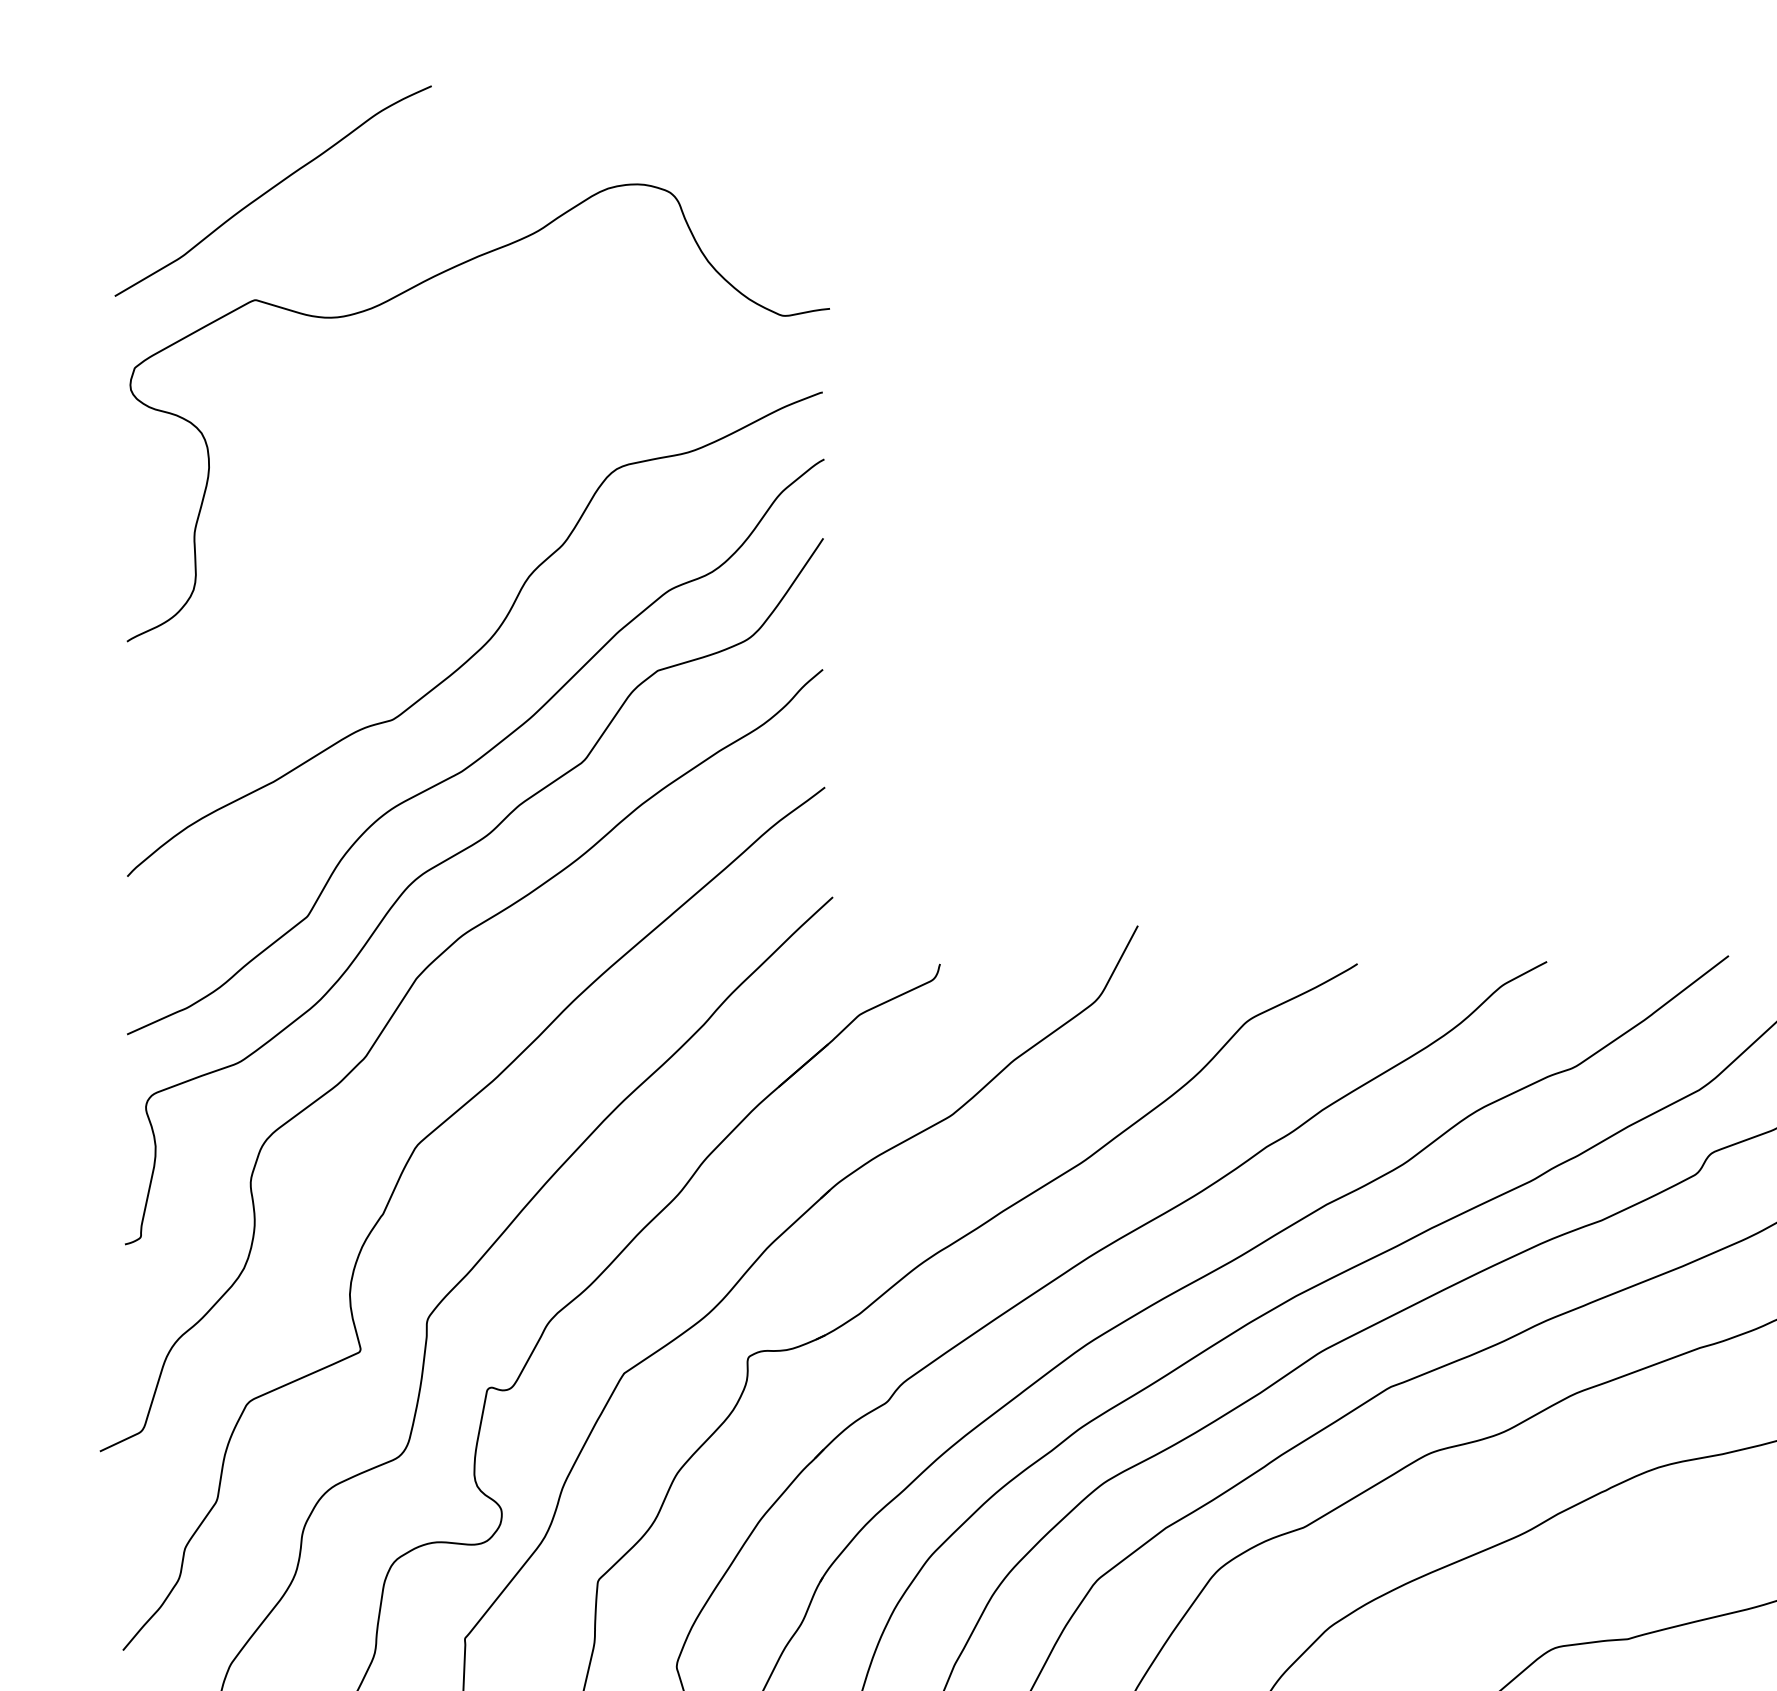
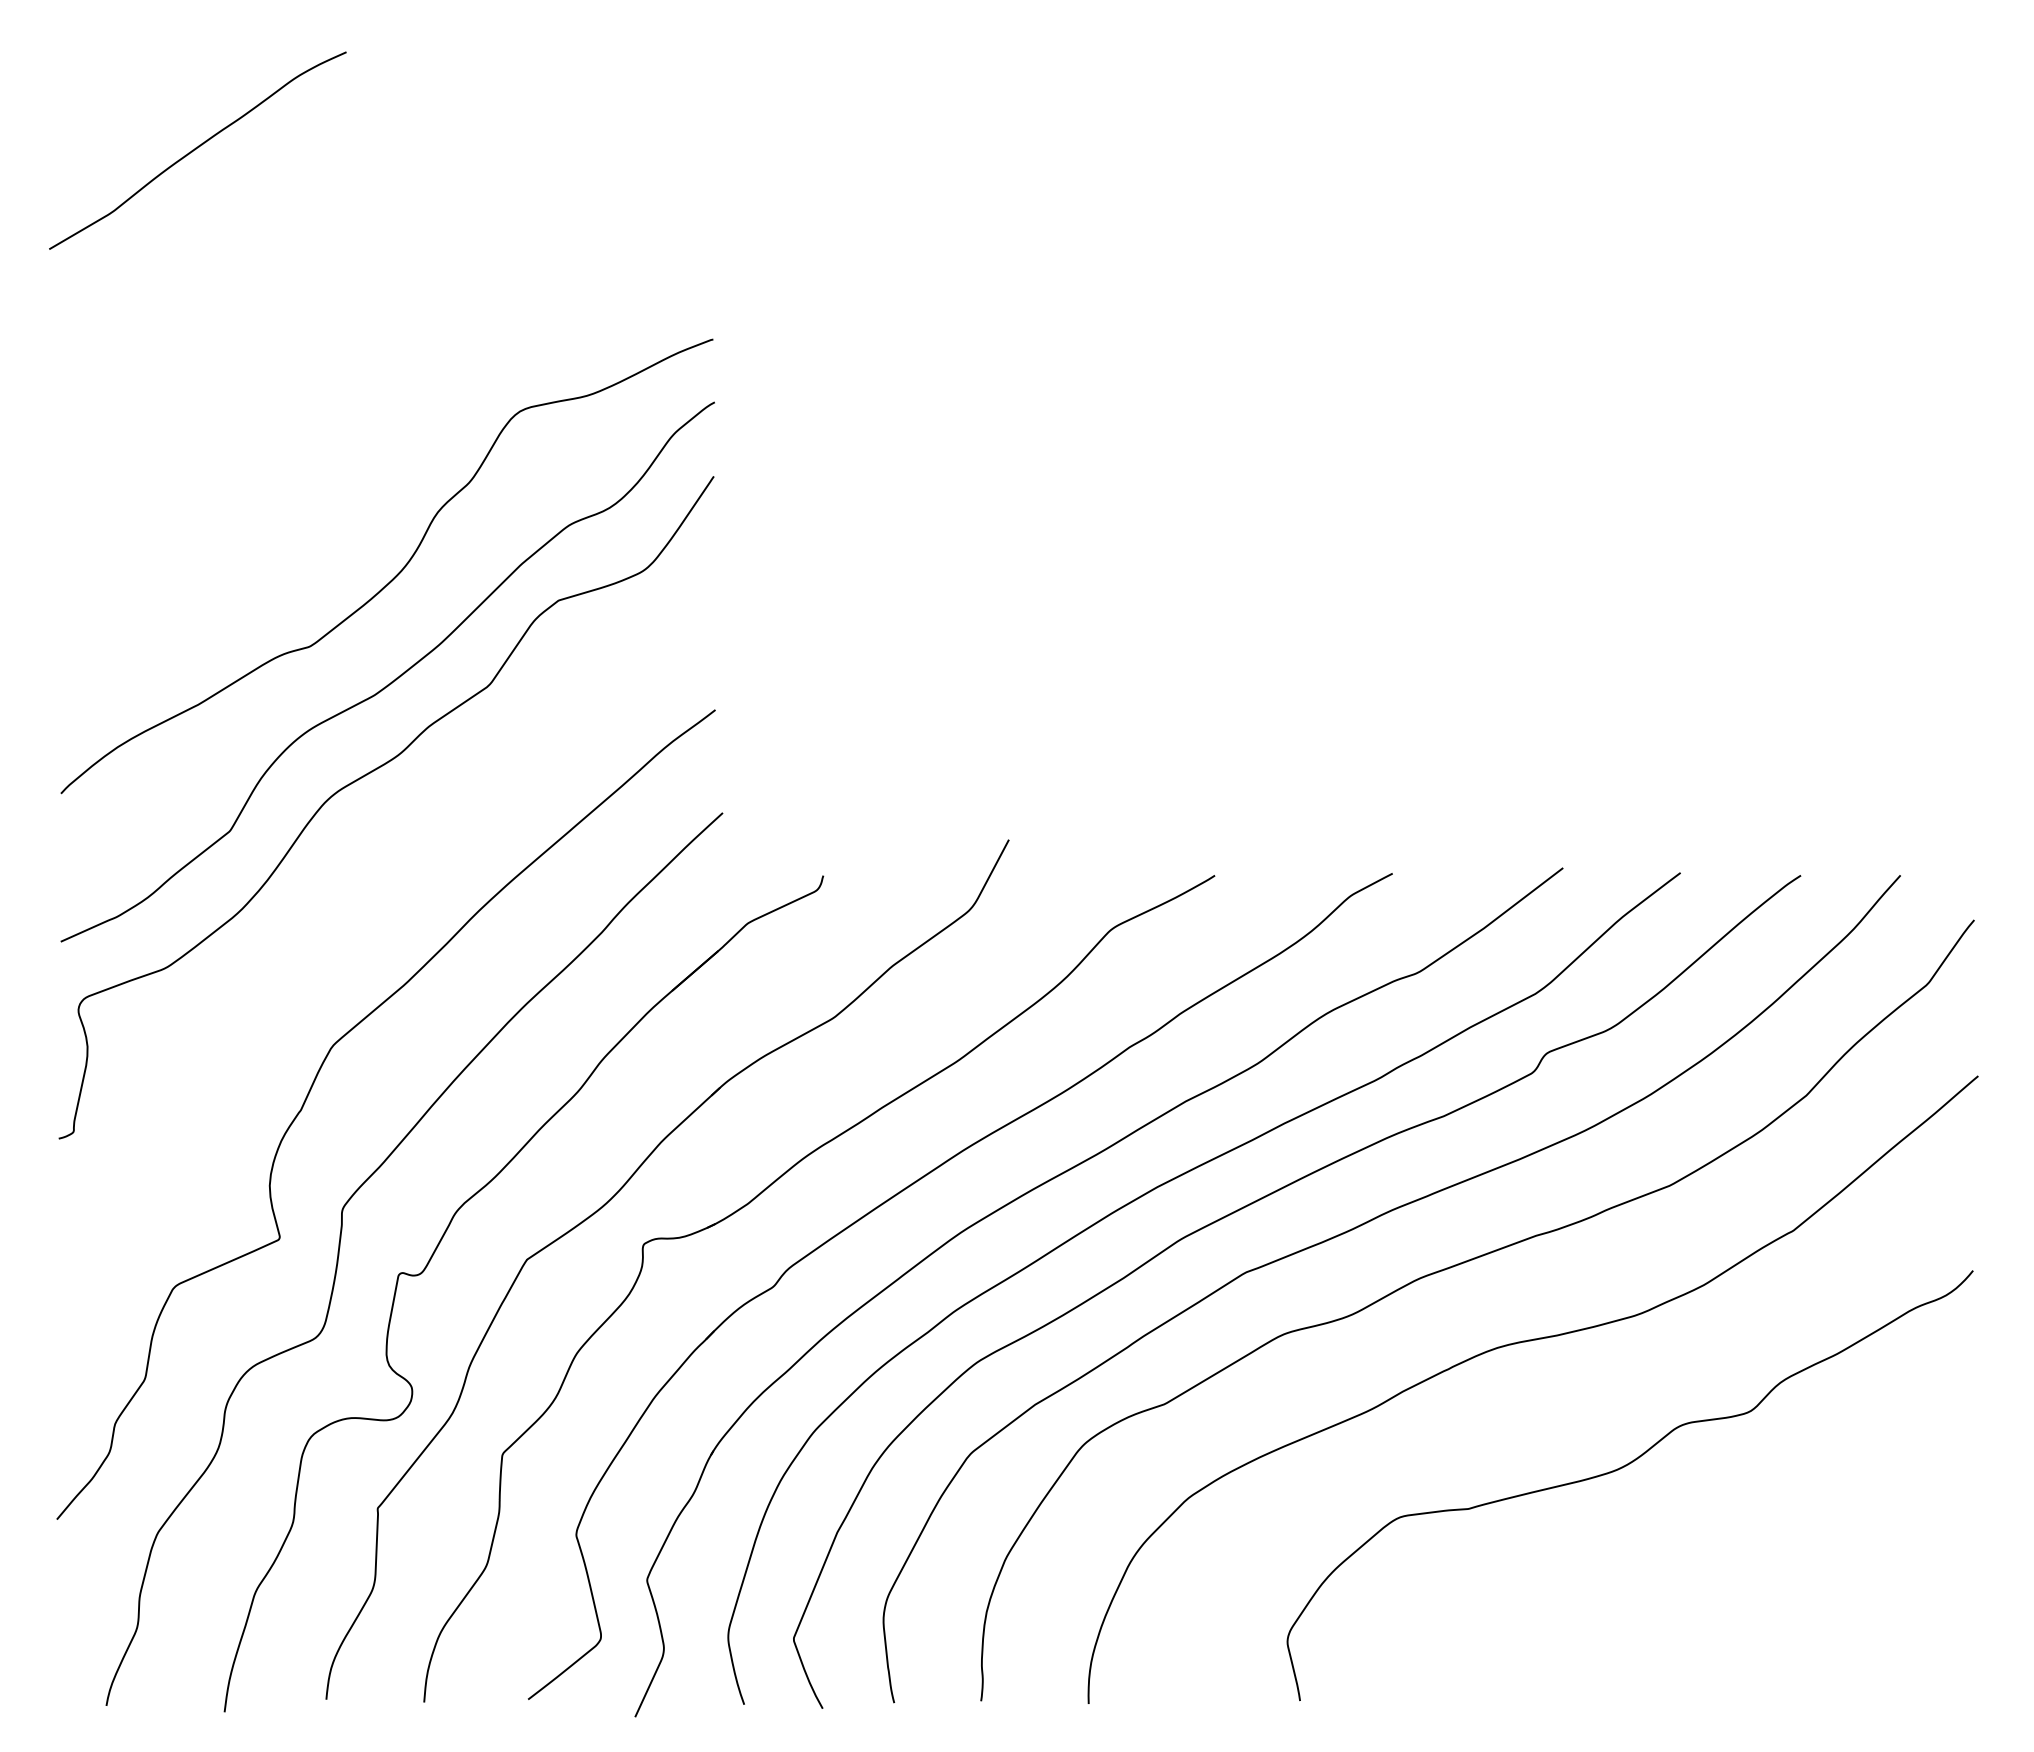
curve: (416, 286) -> (332, 240), removed
curve: (394, 1015) -> (311, 923), removed

